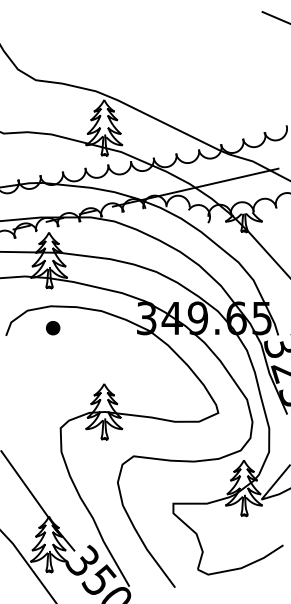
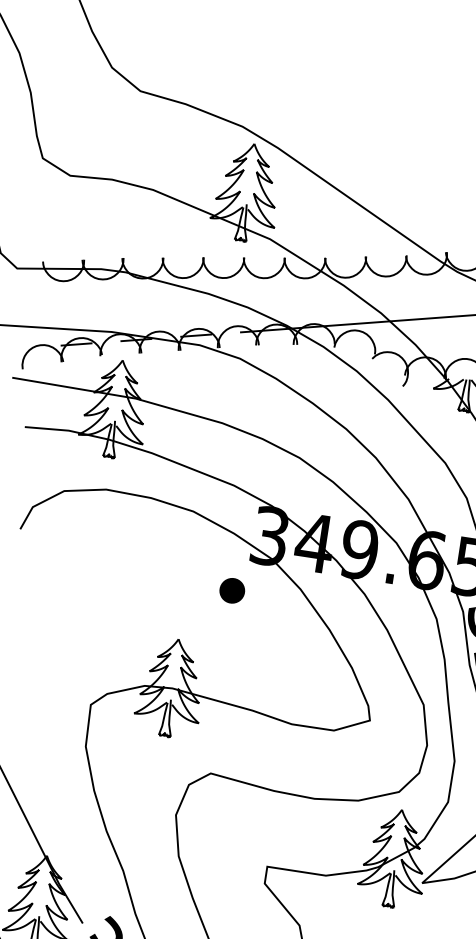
part: (53, 328) -> (232, 591), moved

